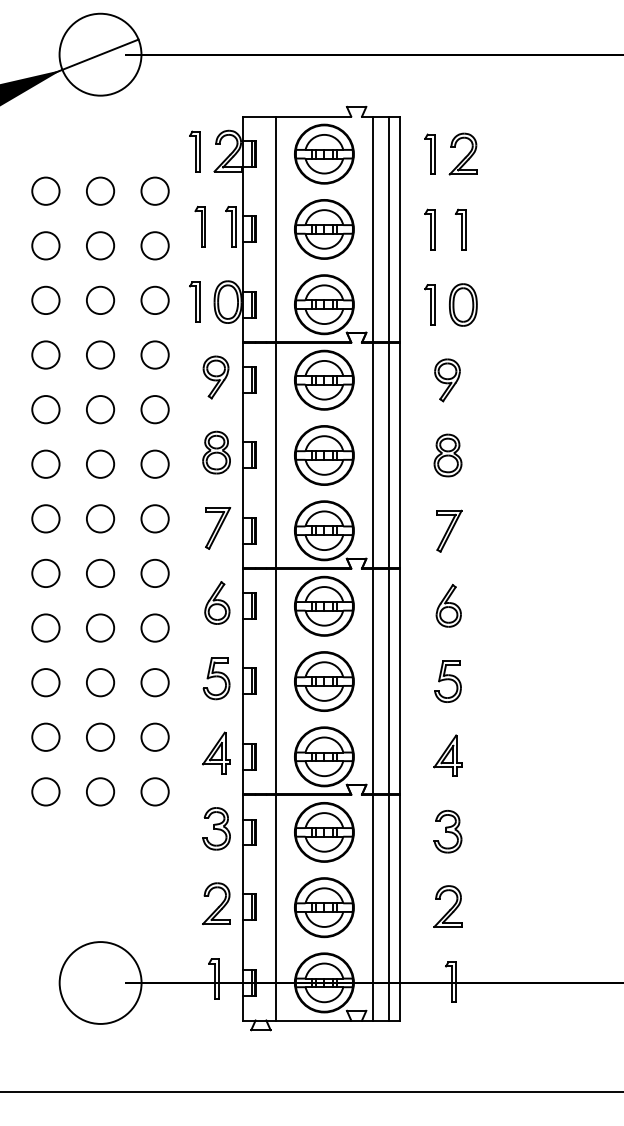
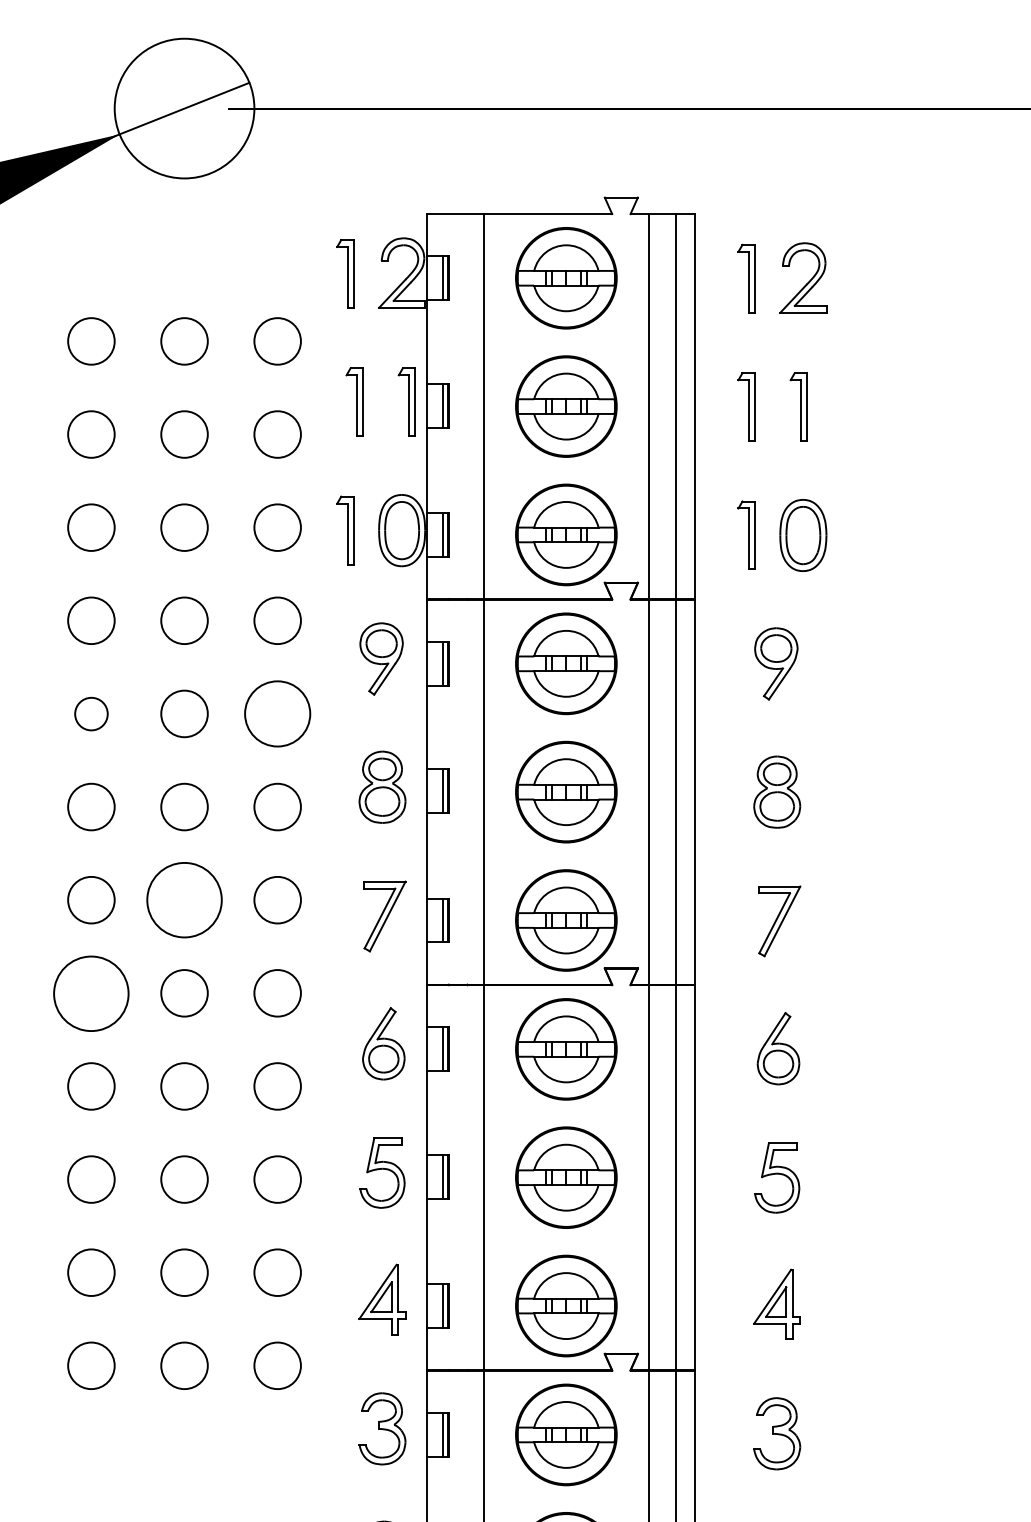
circle: (45, 409) -> (90, 713), size x0.7
circle: (154, 409) -> (276, 713), size x1.4
circle: (100, 518) -> (184, 899), size x1.6
circle: (45, 572) -> (90, 991), size x1.6

